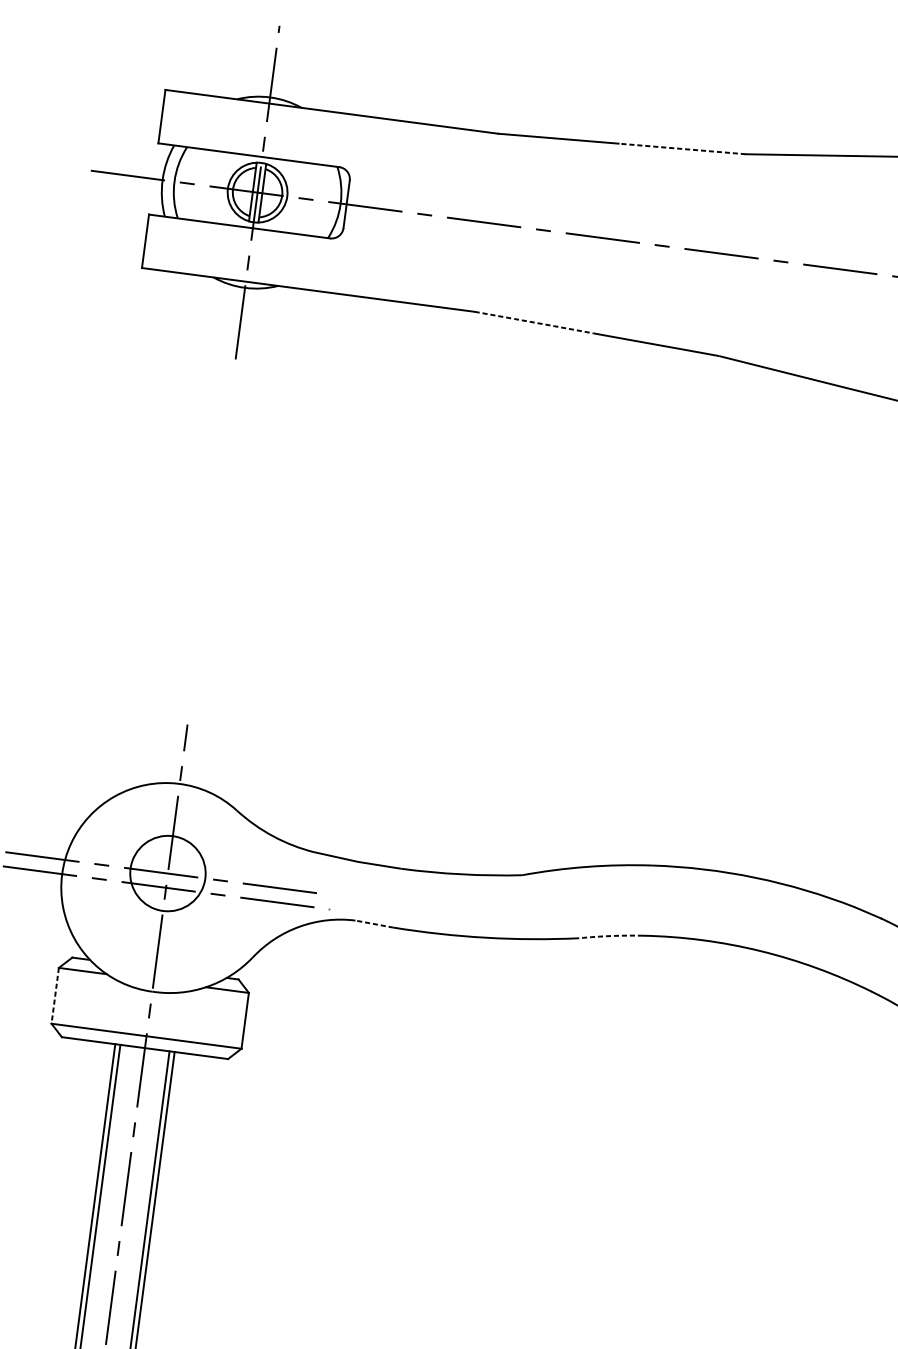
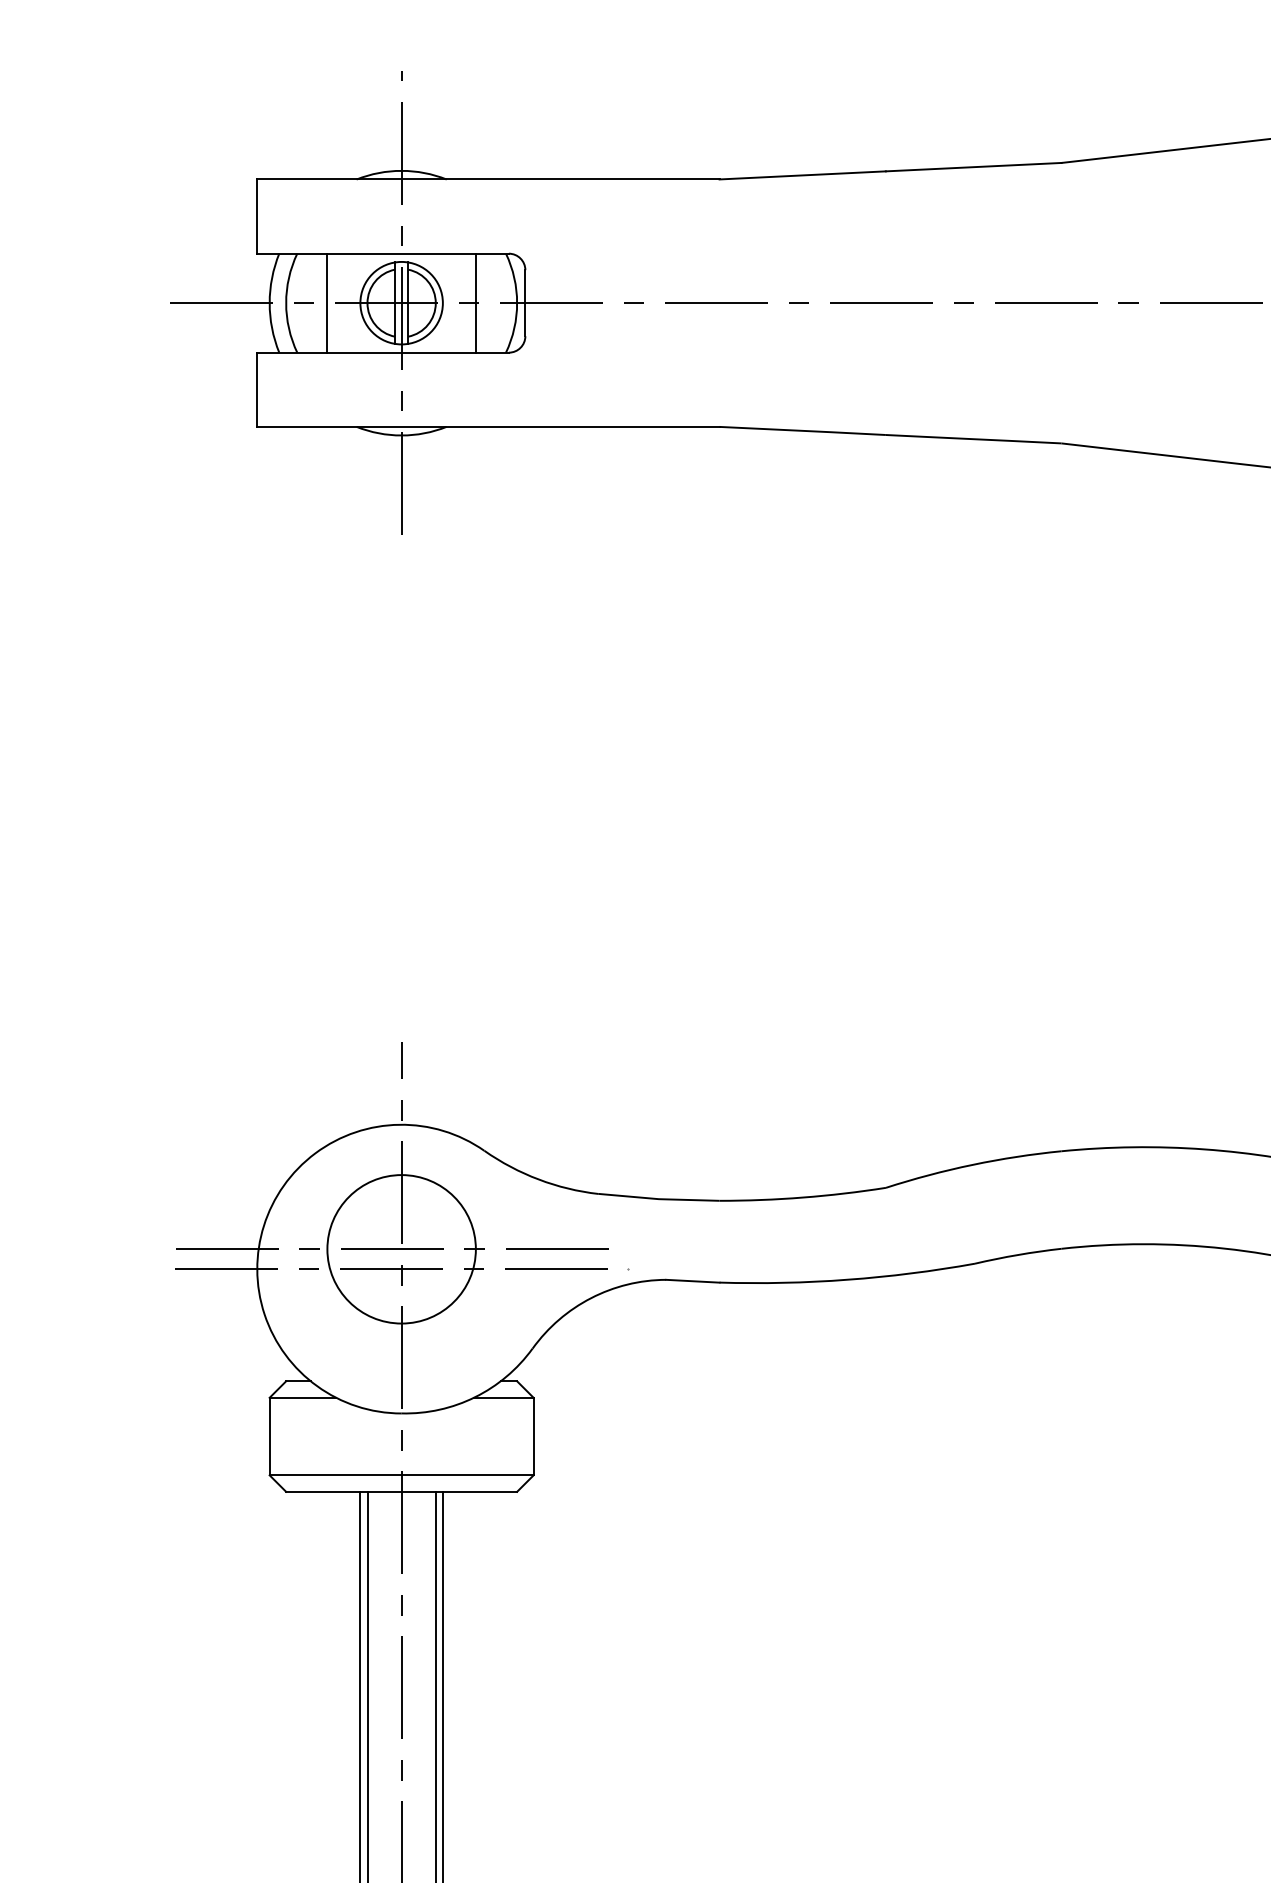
line: (682, 149) -> (973, 167), dashed -> solid
line: (204, 185) -> (327, 302), added
line: (310, 199) -> (475, 302), added
line: (534, 322) -> (802, 430), dashed -> solid
circle: (167, 873) -> (401, 1249), size x1.43
line: (374, 924) -> (692, 1281), dashed -> solid
arc: (611, 935) -> (1018, 1254), dashed -> solid
line: (55, 995) -> (269, 1436), dashed -> solid

